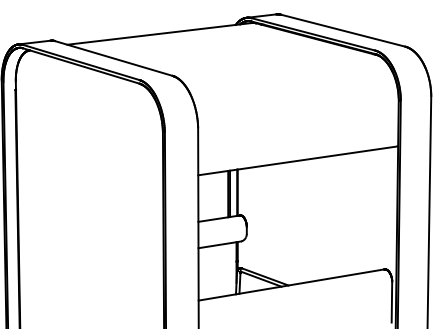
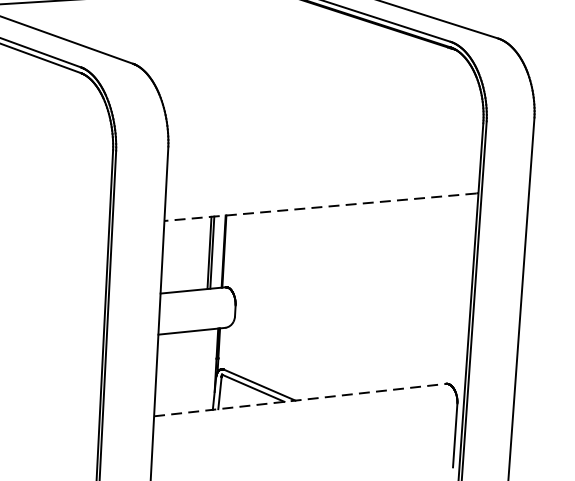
line: (297, 161) -> (320, 208), solid -> dashed
line: (291, 284) -> (300, 399), solid -> dashed

